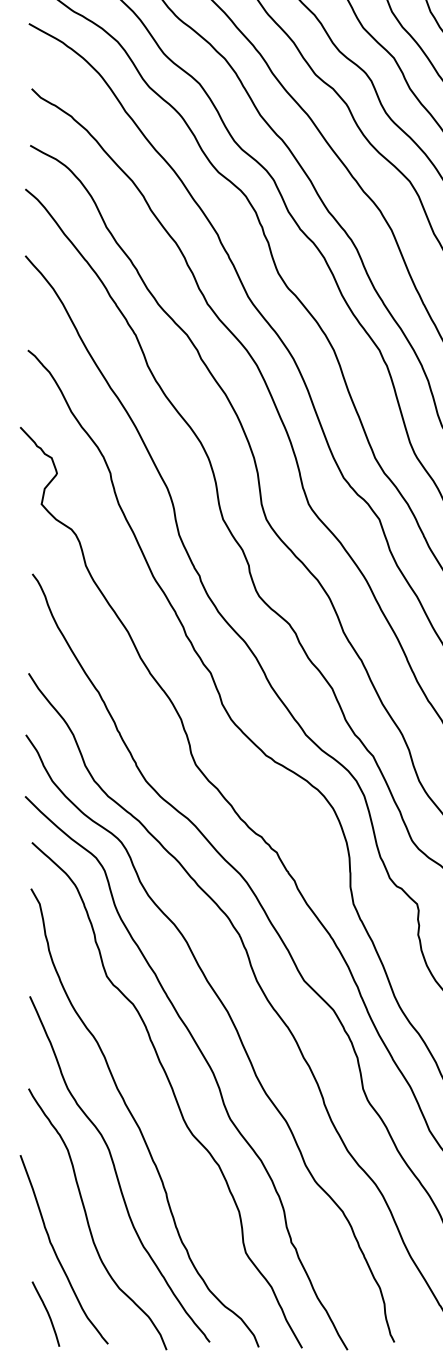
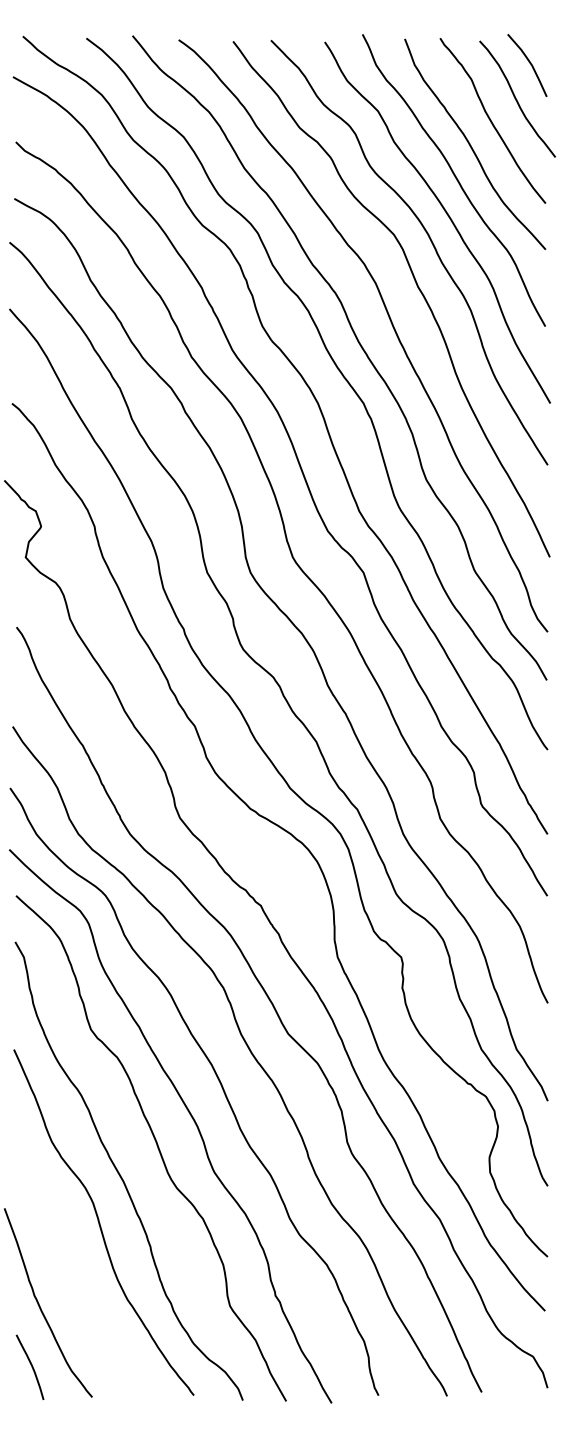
curve: (89, 1223) -> (73, 1276), removed

